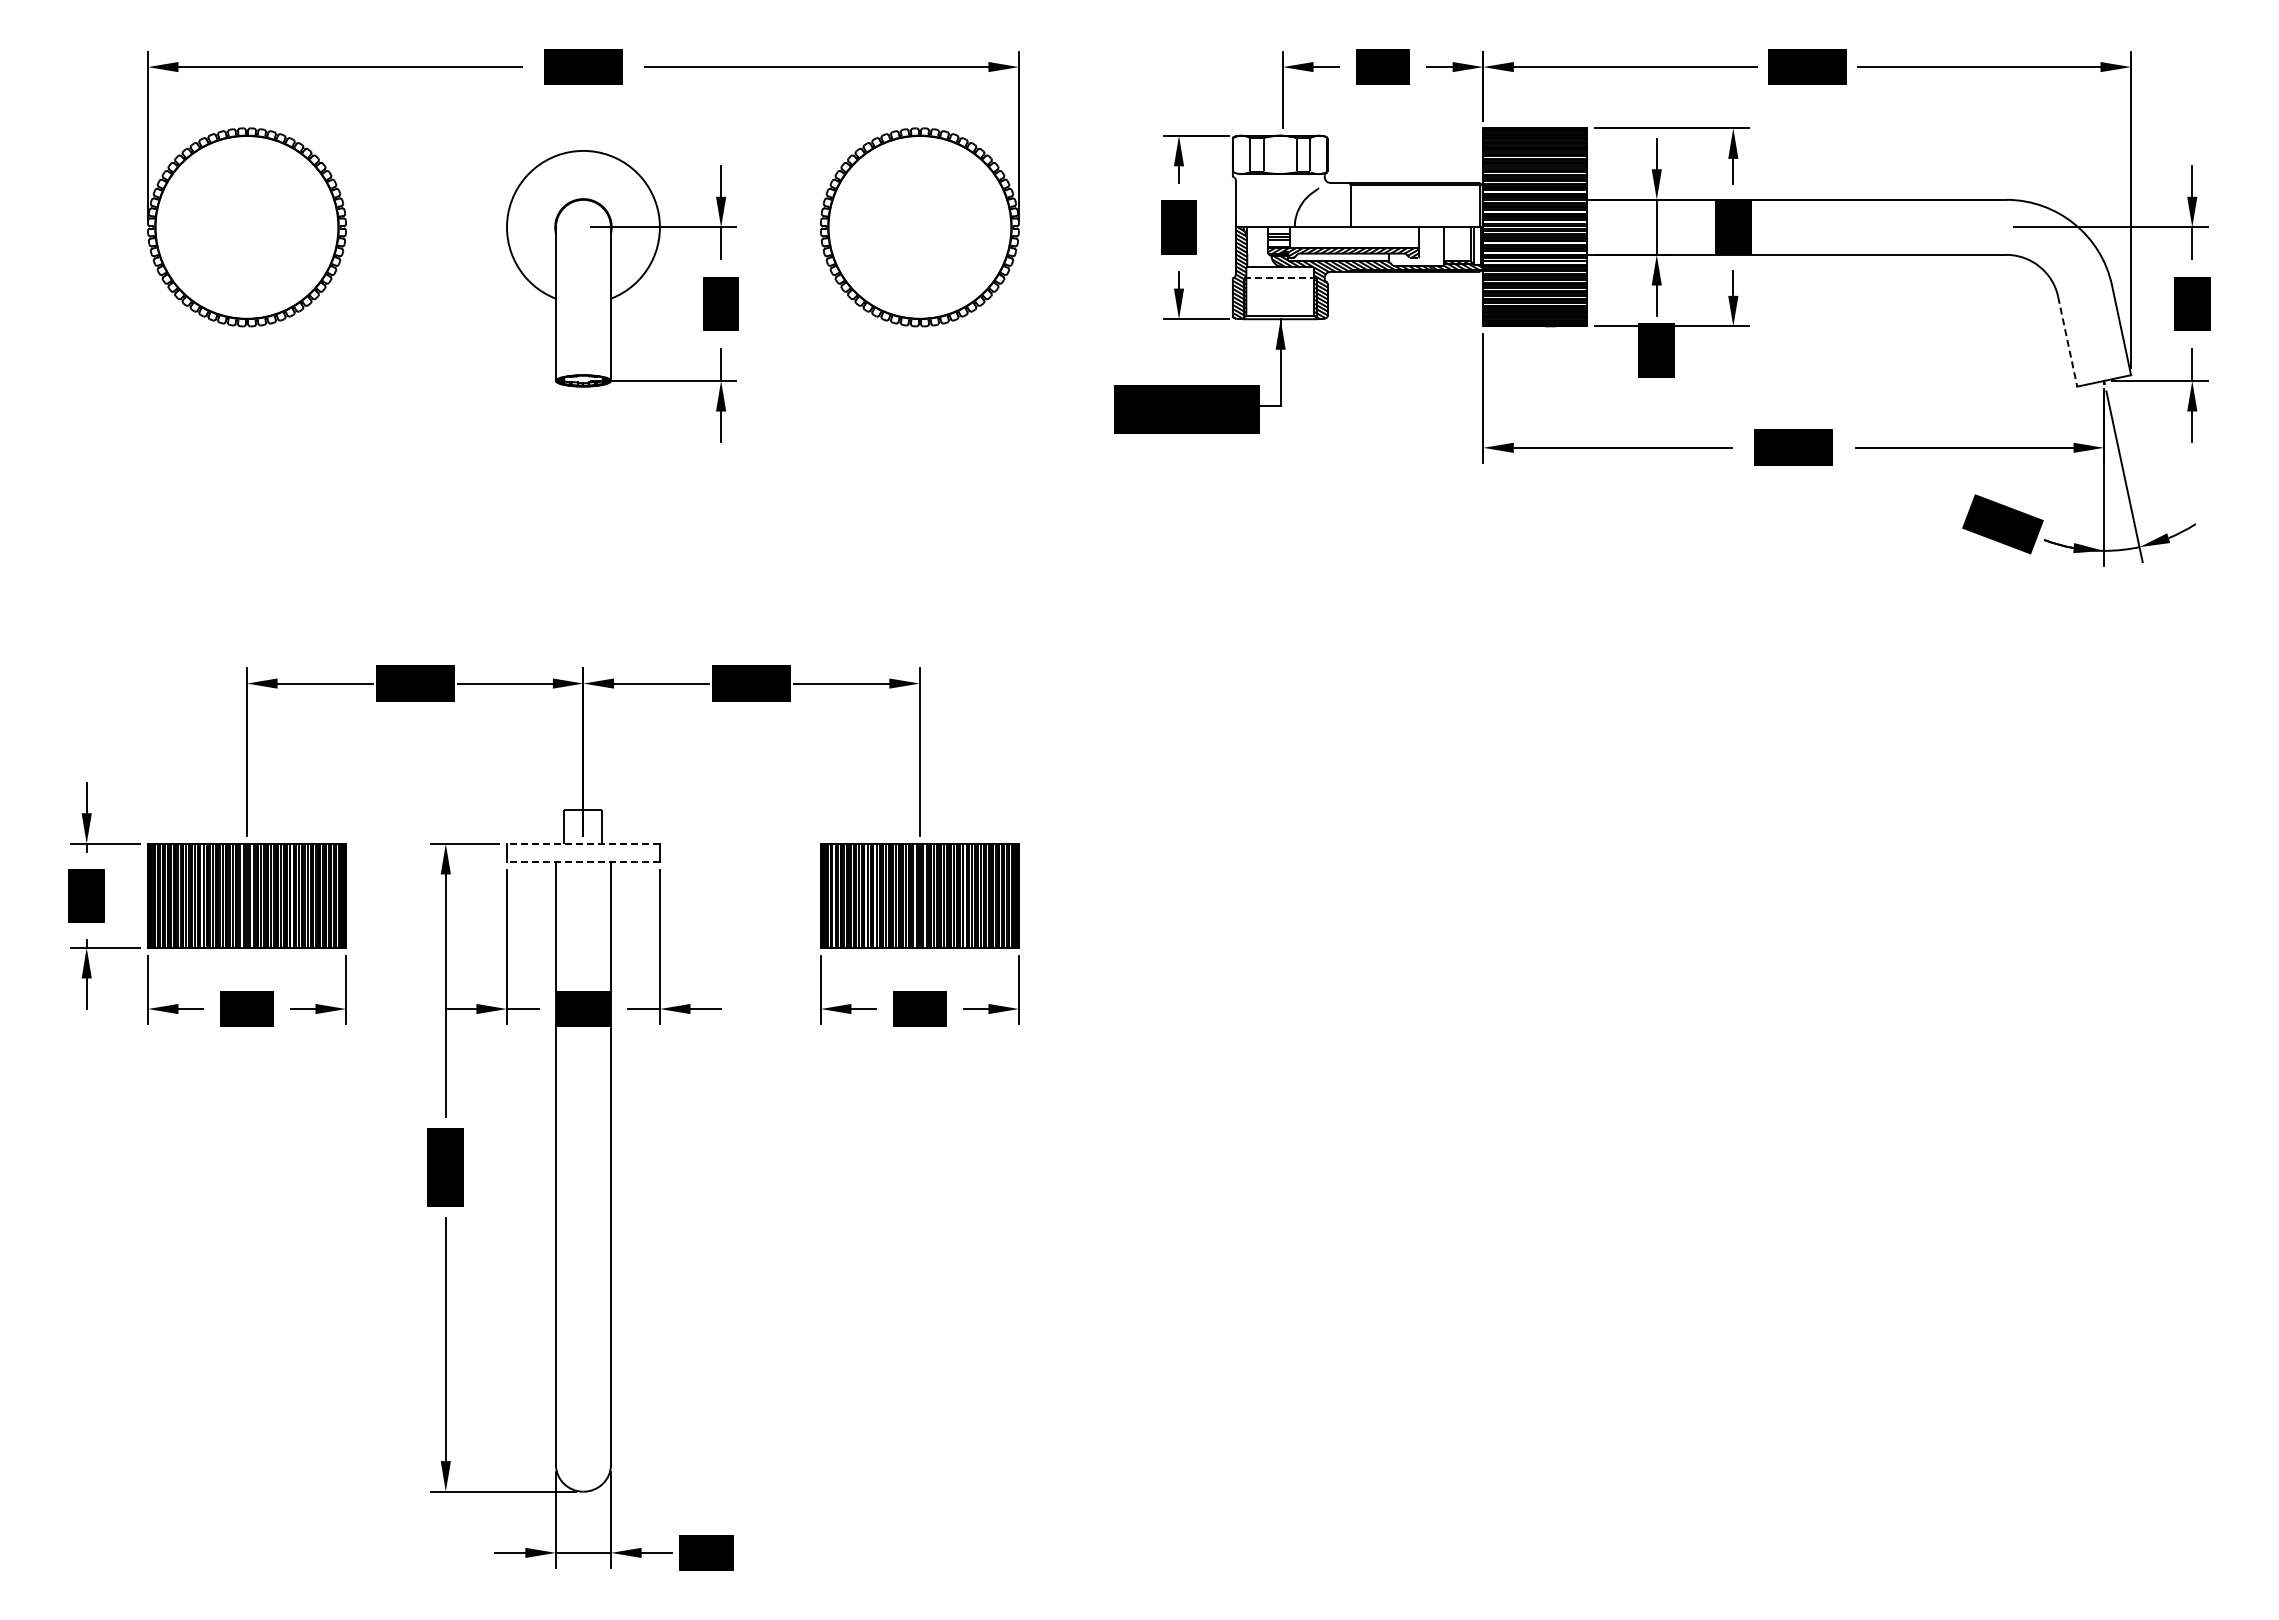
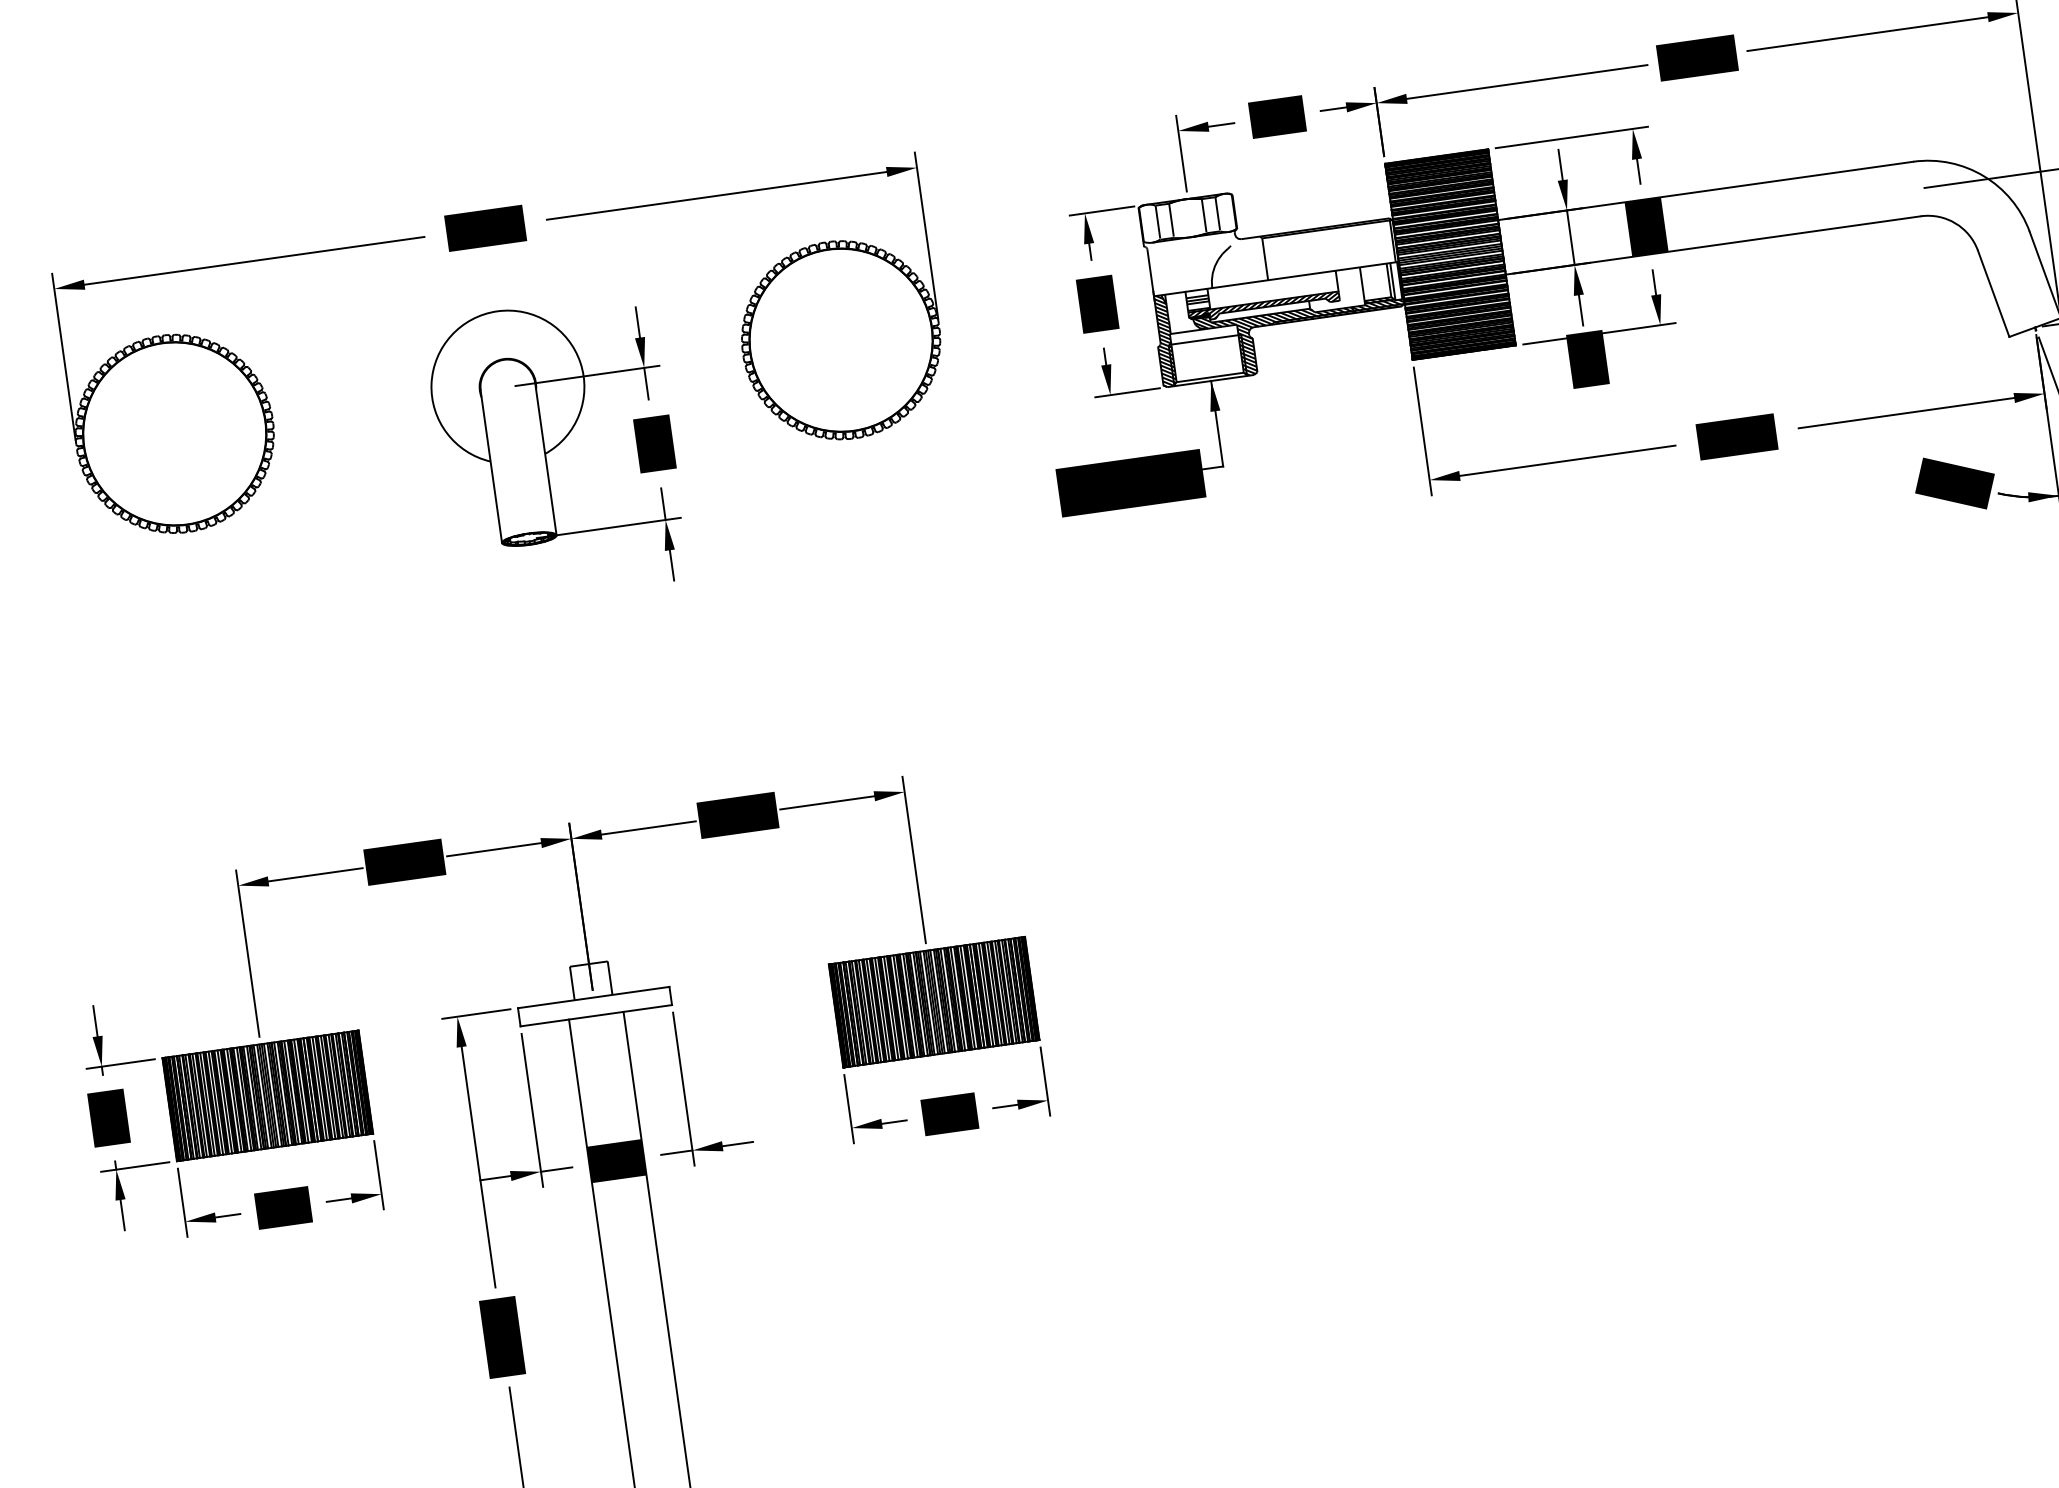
line: (1280, 277) -> (1205, 339), dashed -> solid
line: (2067, 341) -> (1993, 293), dashed -> solid
line: (582, 843) -> (592, 997), dashed -> solid
line: (582, 862) -> (595, 1016), dashed -> solid

